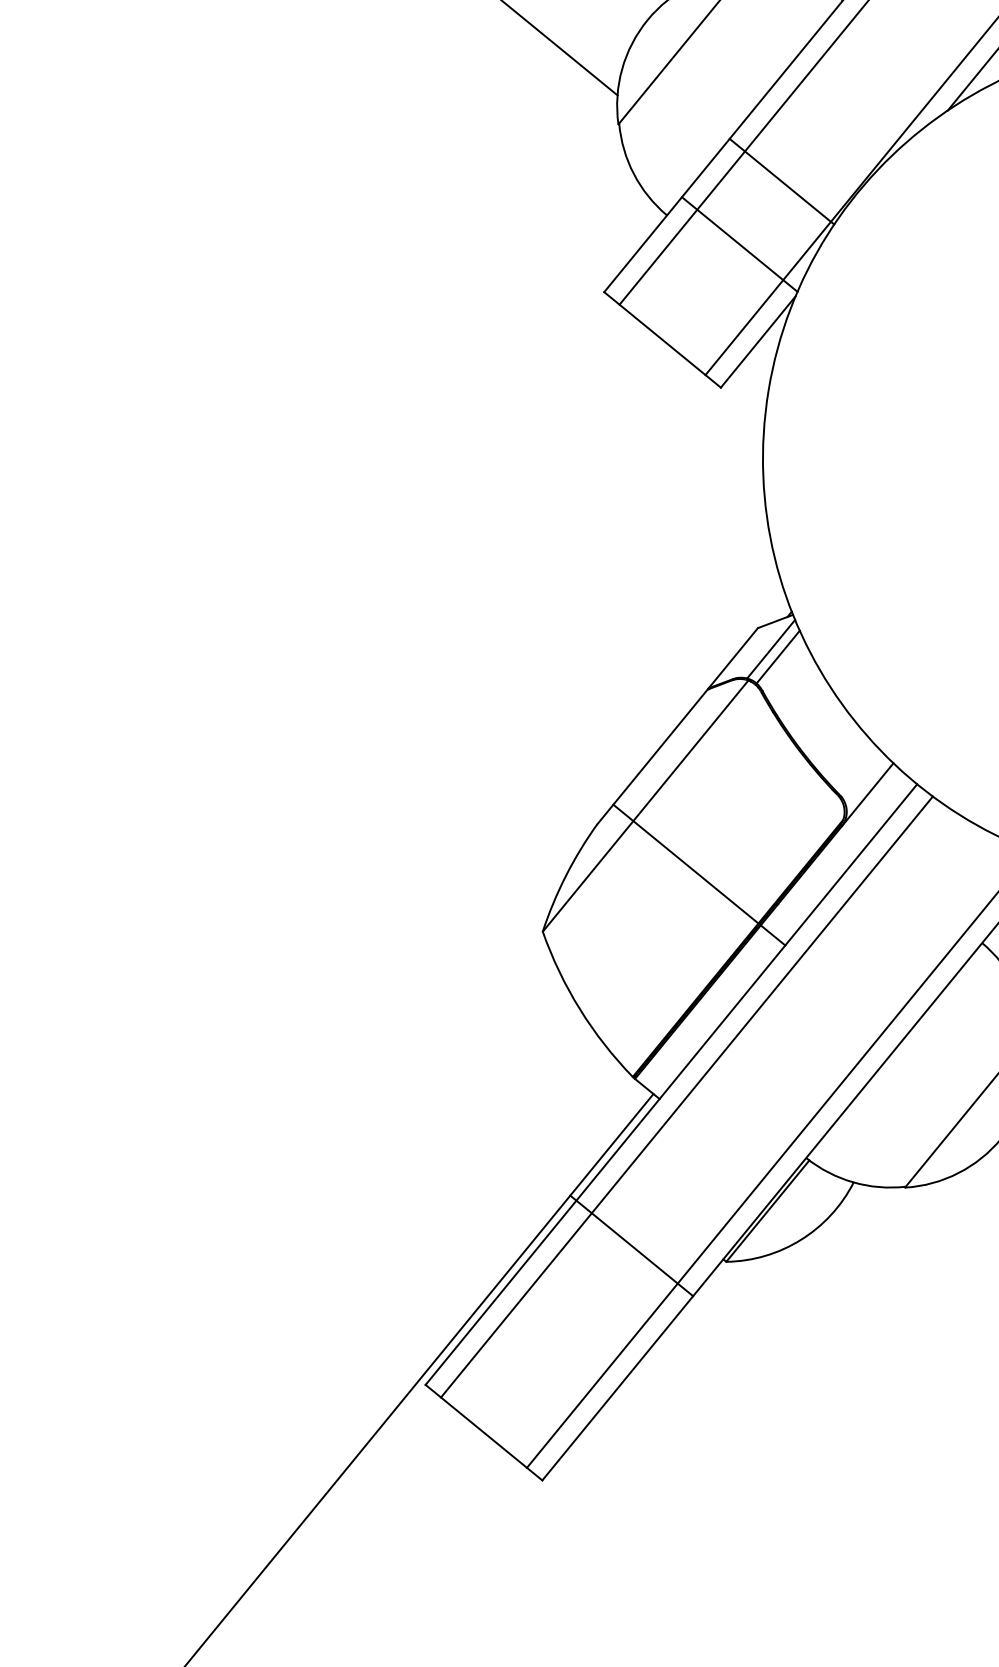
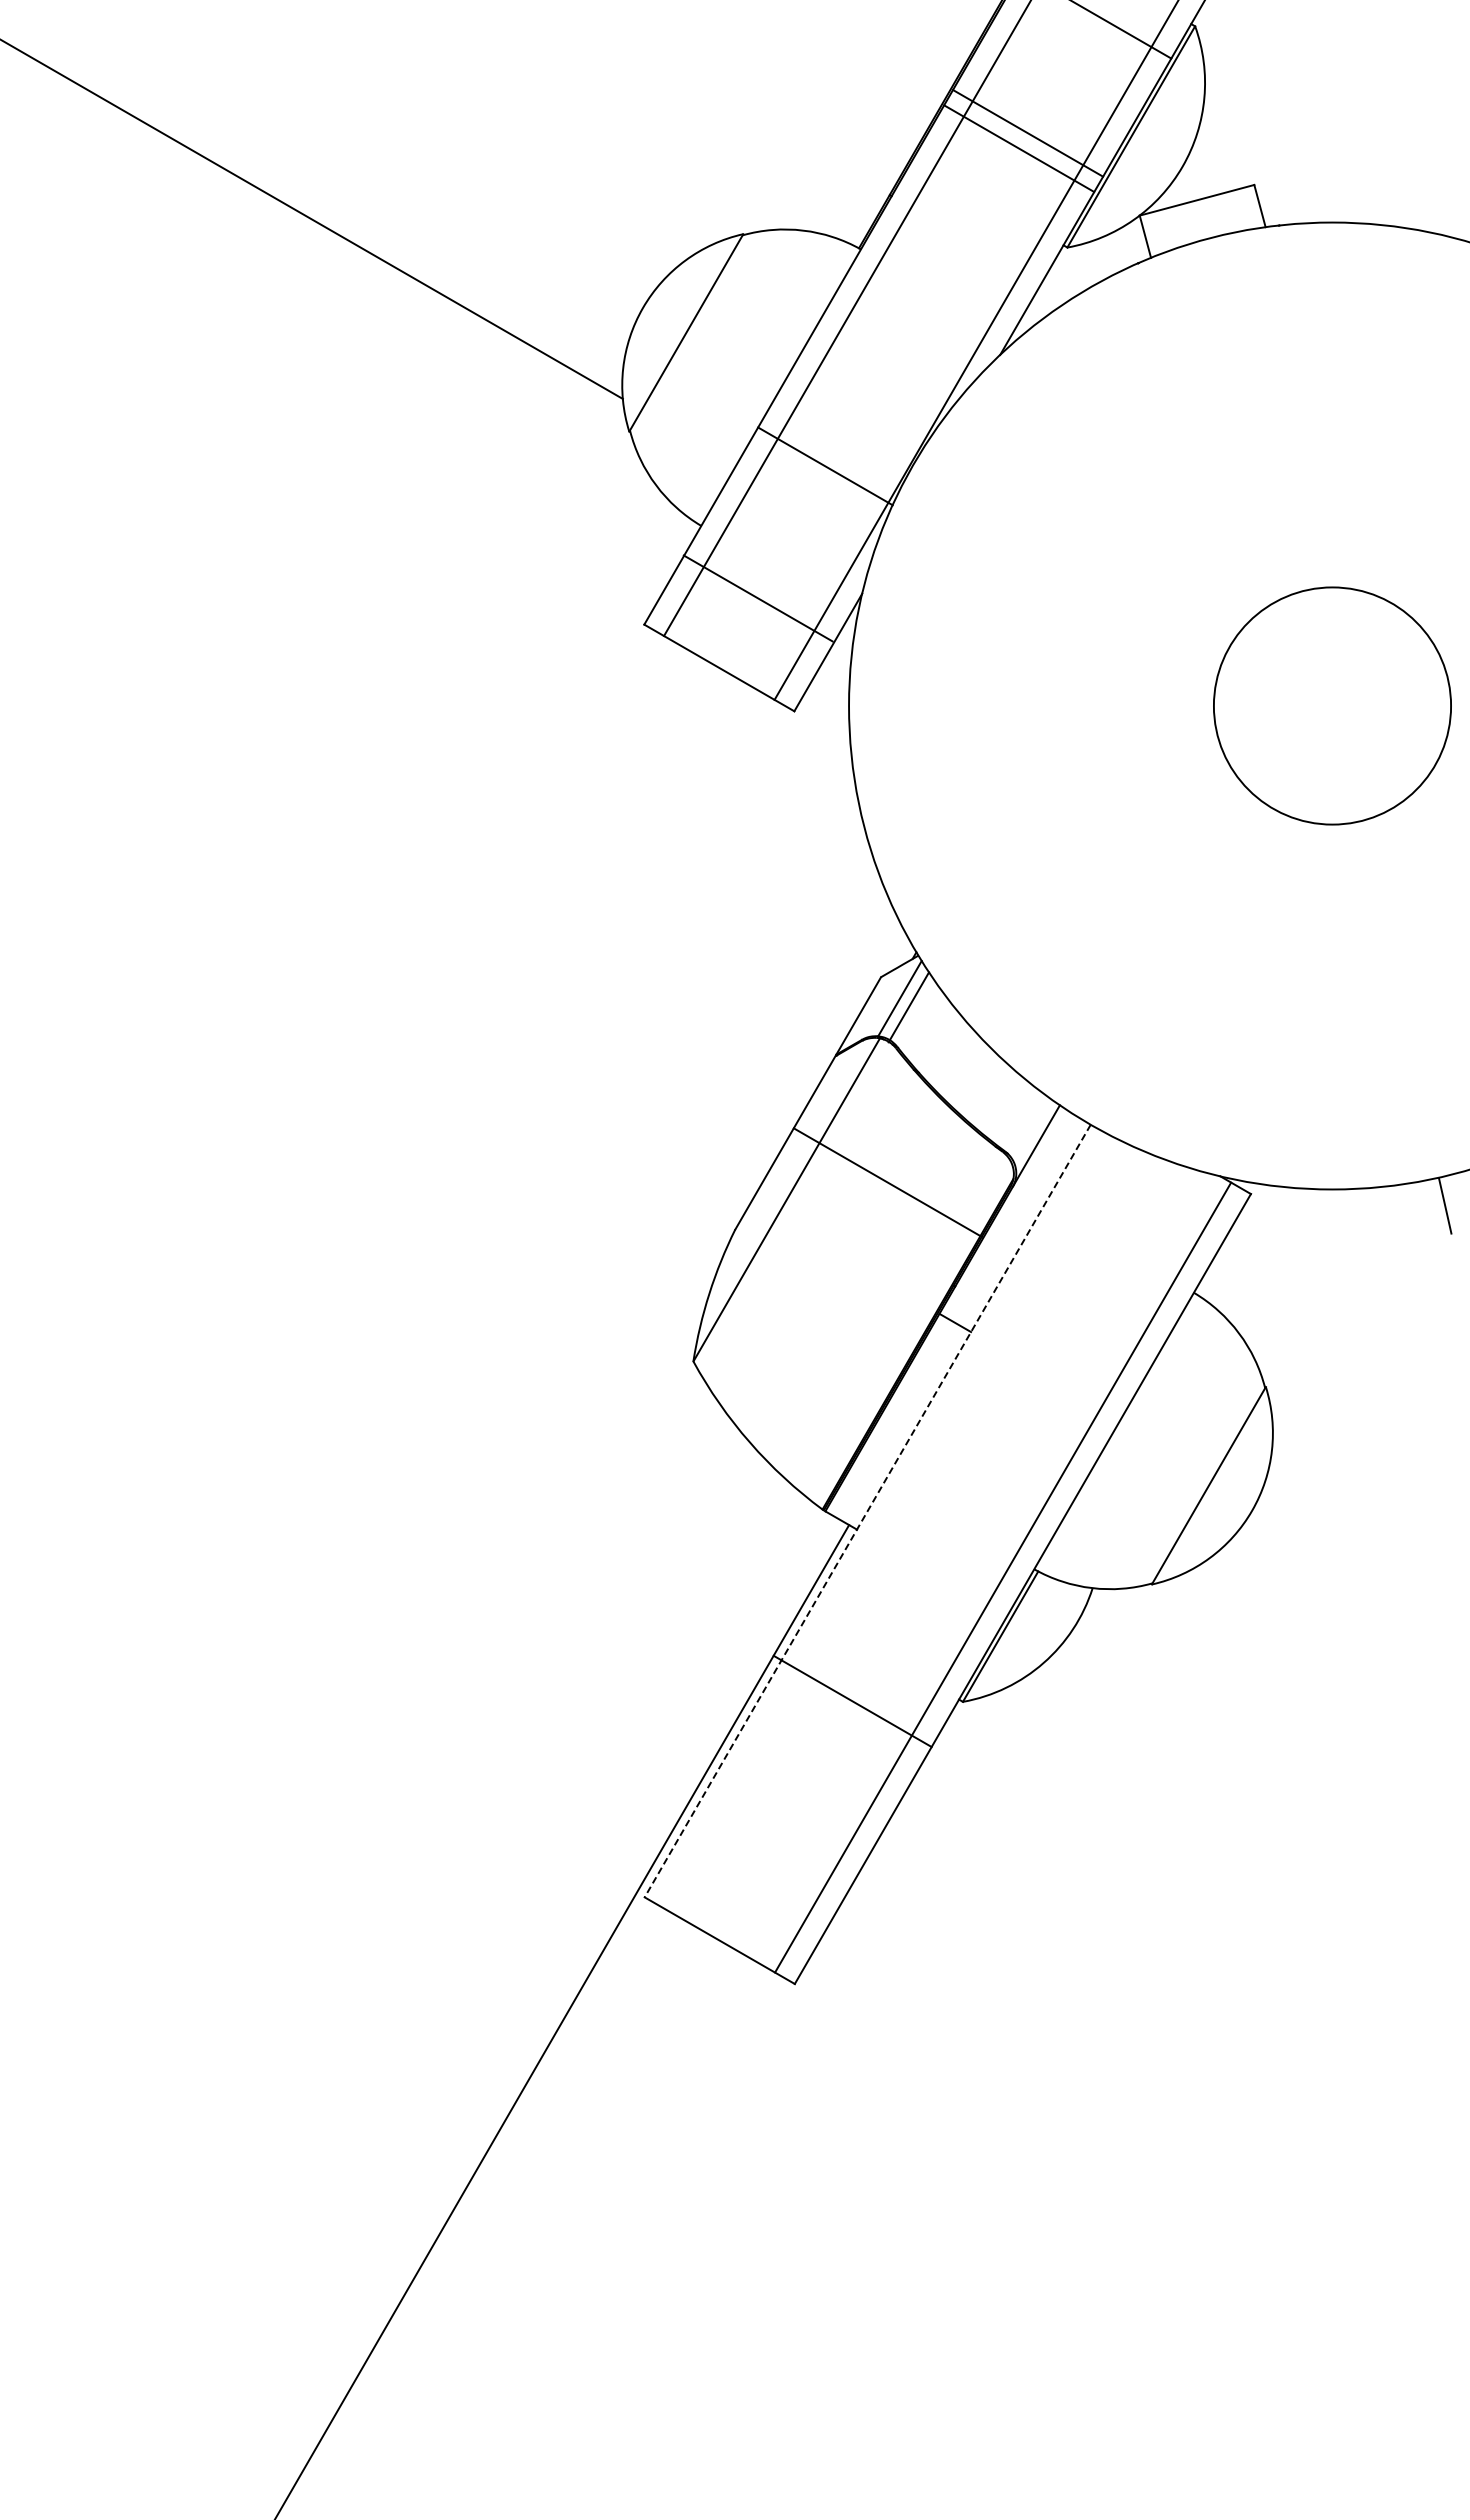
line: (739, 244) -> (757, 598), moved
line: (686, 864) -> (887, 1182), moved
line: (671, 1084) -> (867, 1511), solid -> dashed
line: (686, 1096) -> (887, 1521), removed

